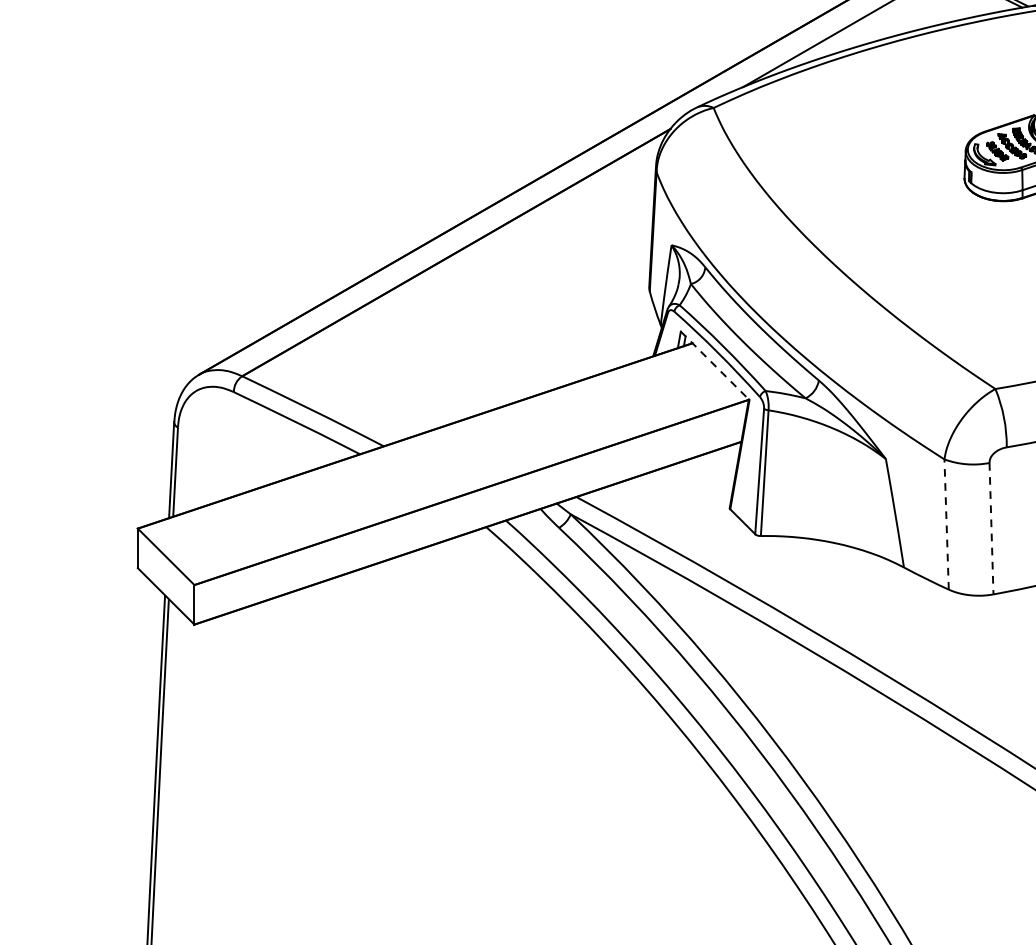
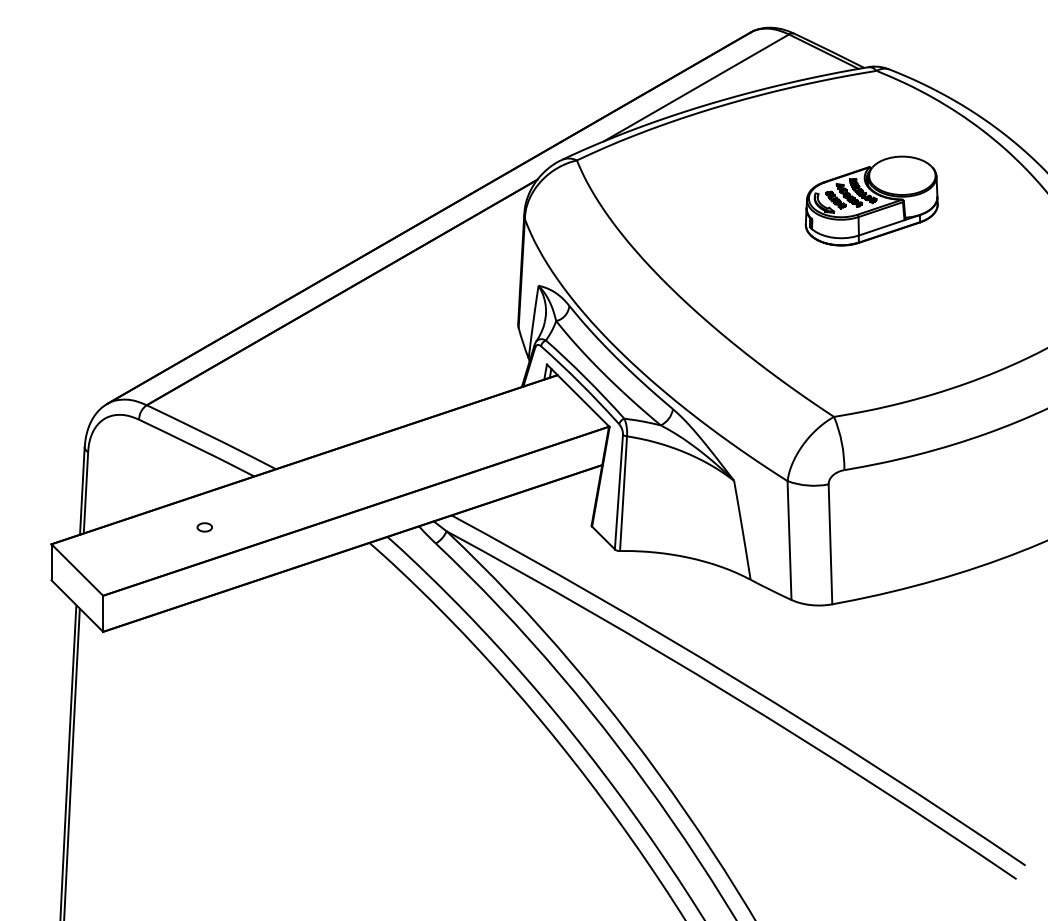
line: (715, 366) -> (578, 396), dashed -> solid
part: (305, 510) -> (204, 527), added
line: (946, 524) -> (789, 540), dashed -> solid
line: (991, 528) -> (830, 544), dashed -> solid

